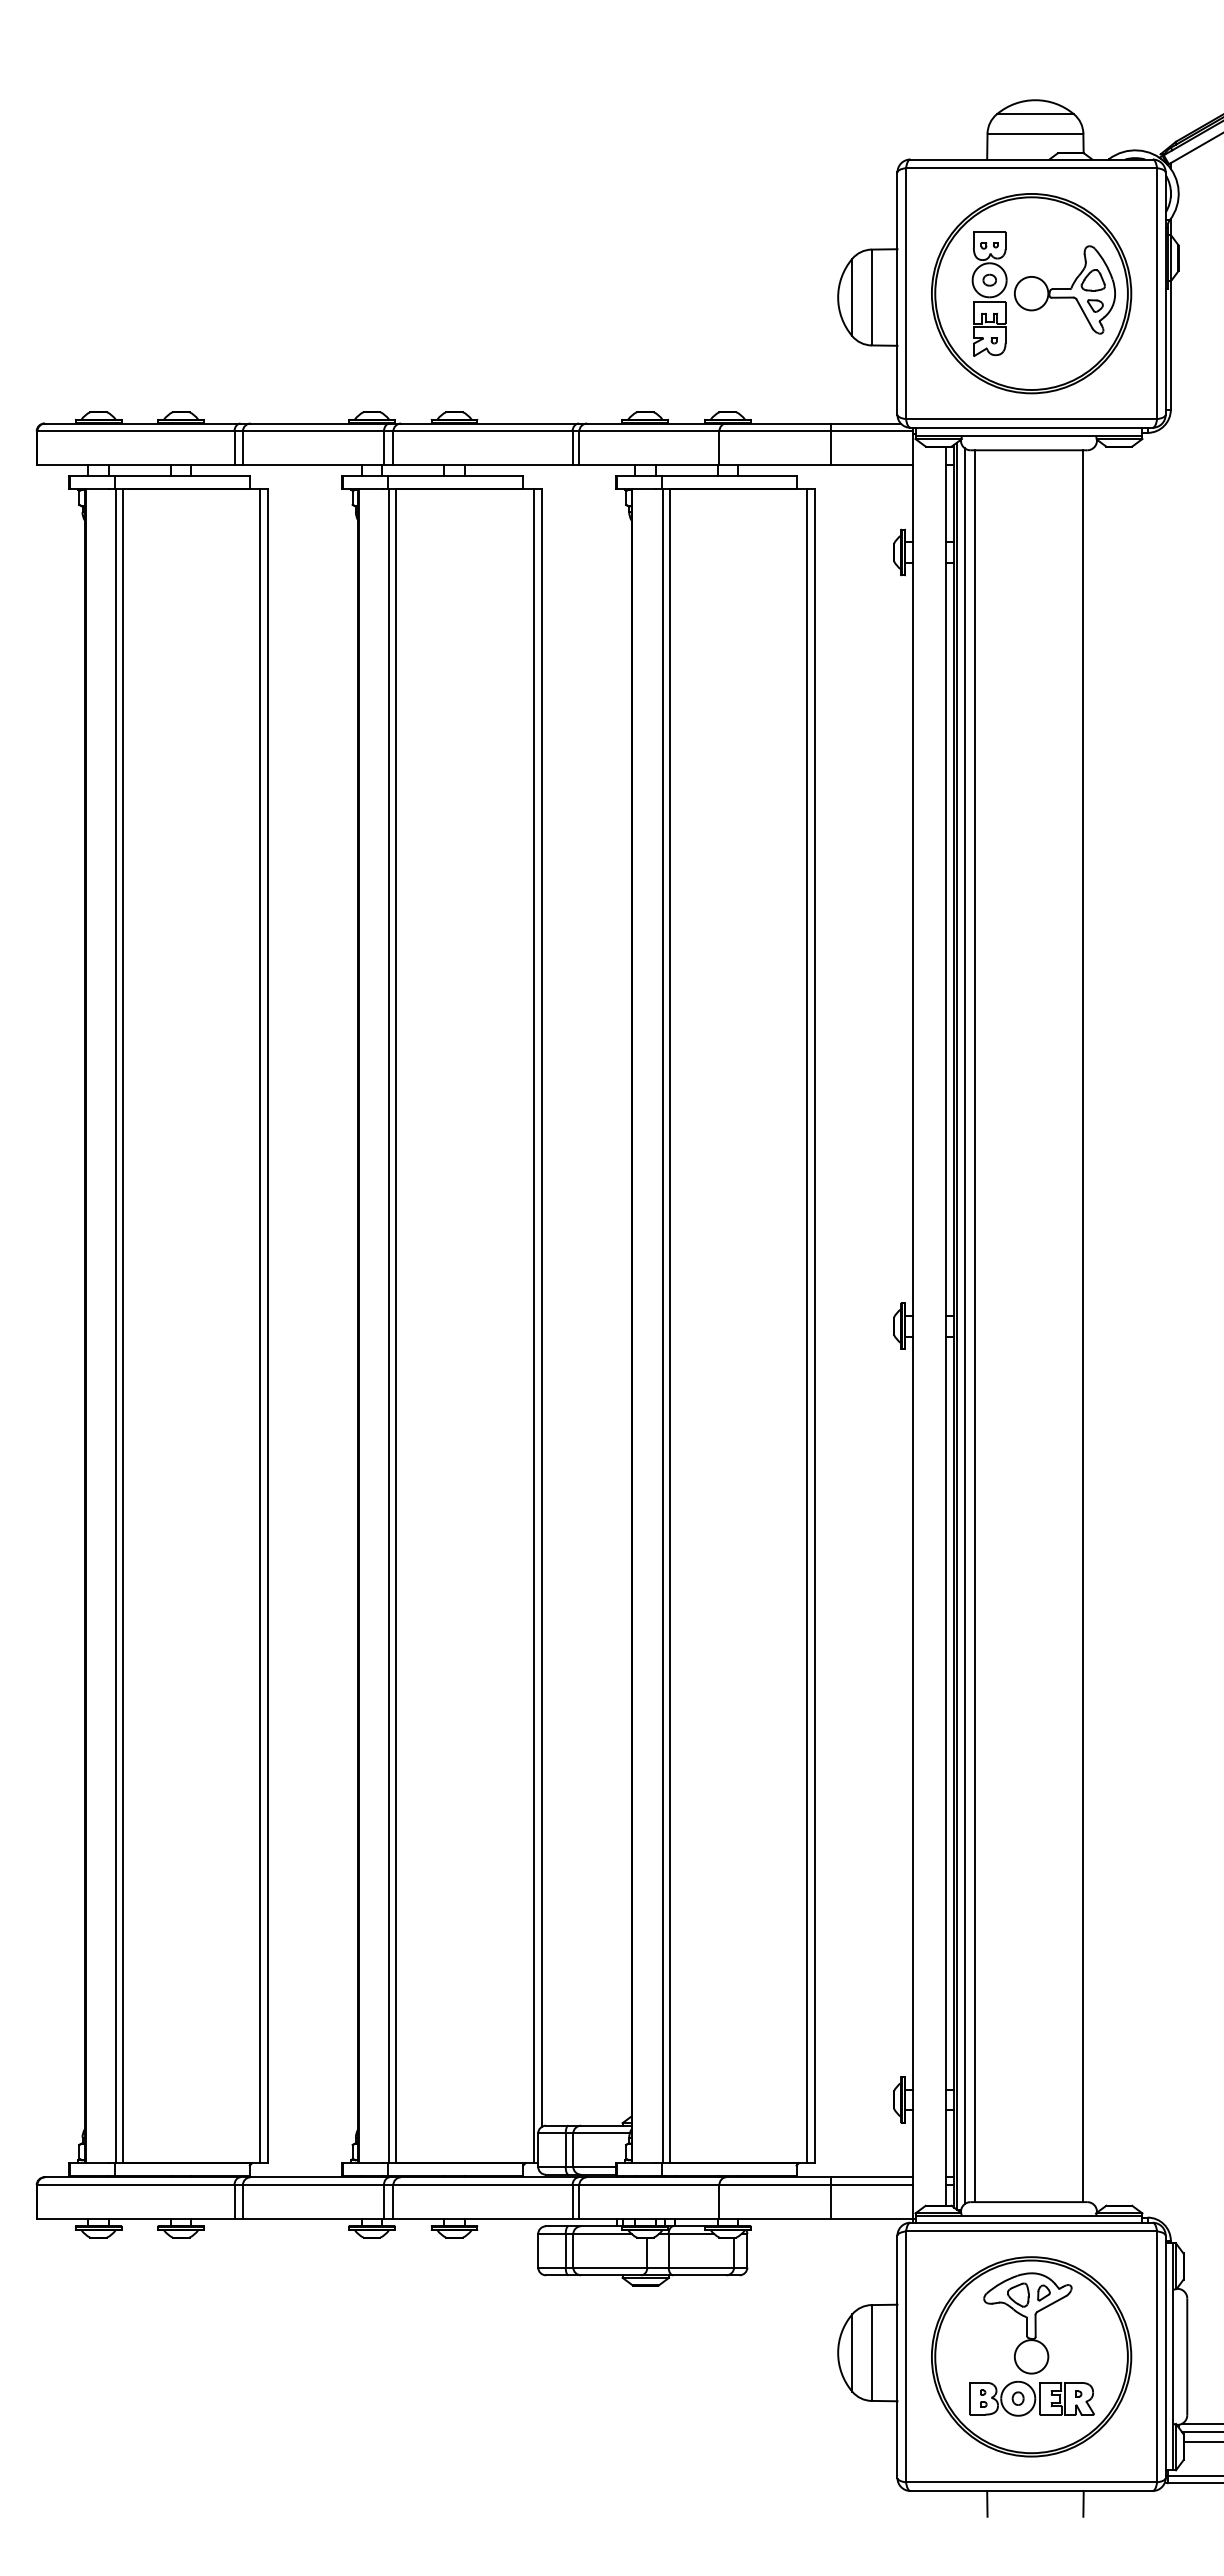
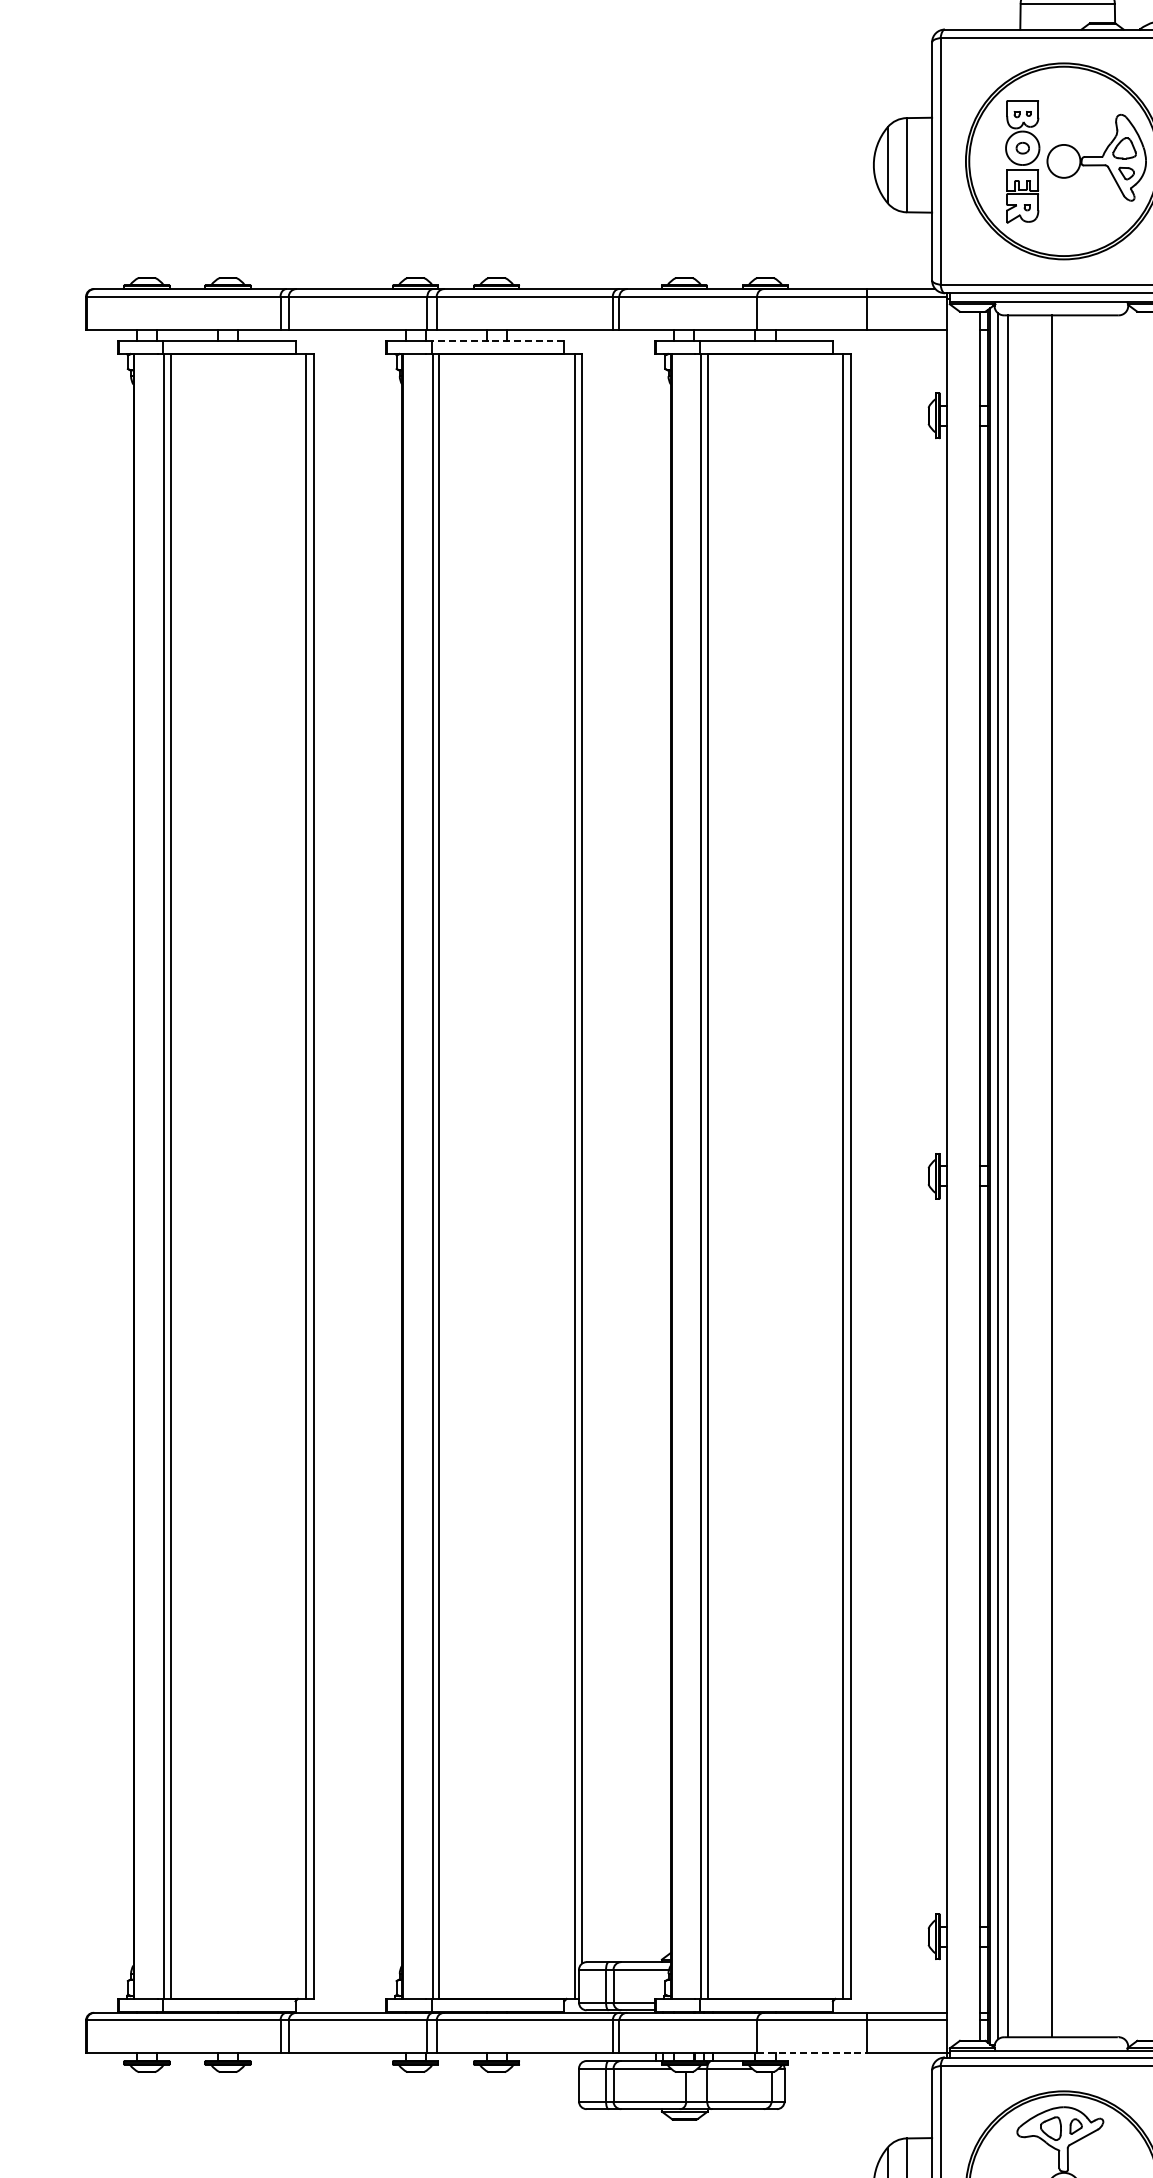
line: (455, 476) -> (497, 341), solid -> dashed
line: (1083, 1326) -> (1052, 1176), moved
line: (775, 2218) -> (812, 2053), solid -> dashed

